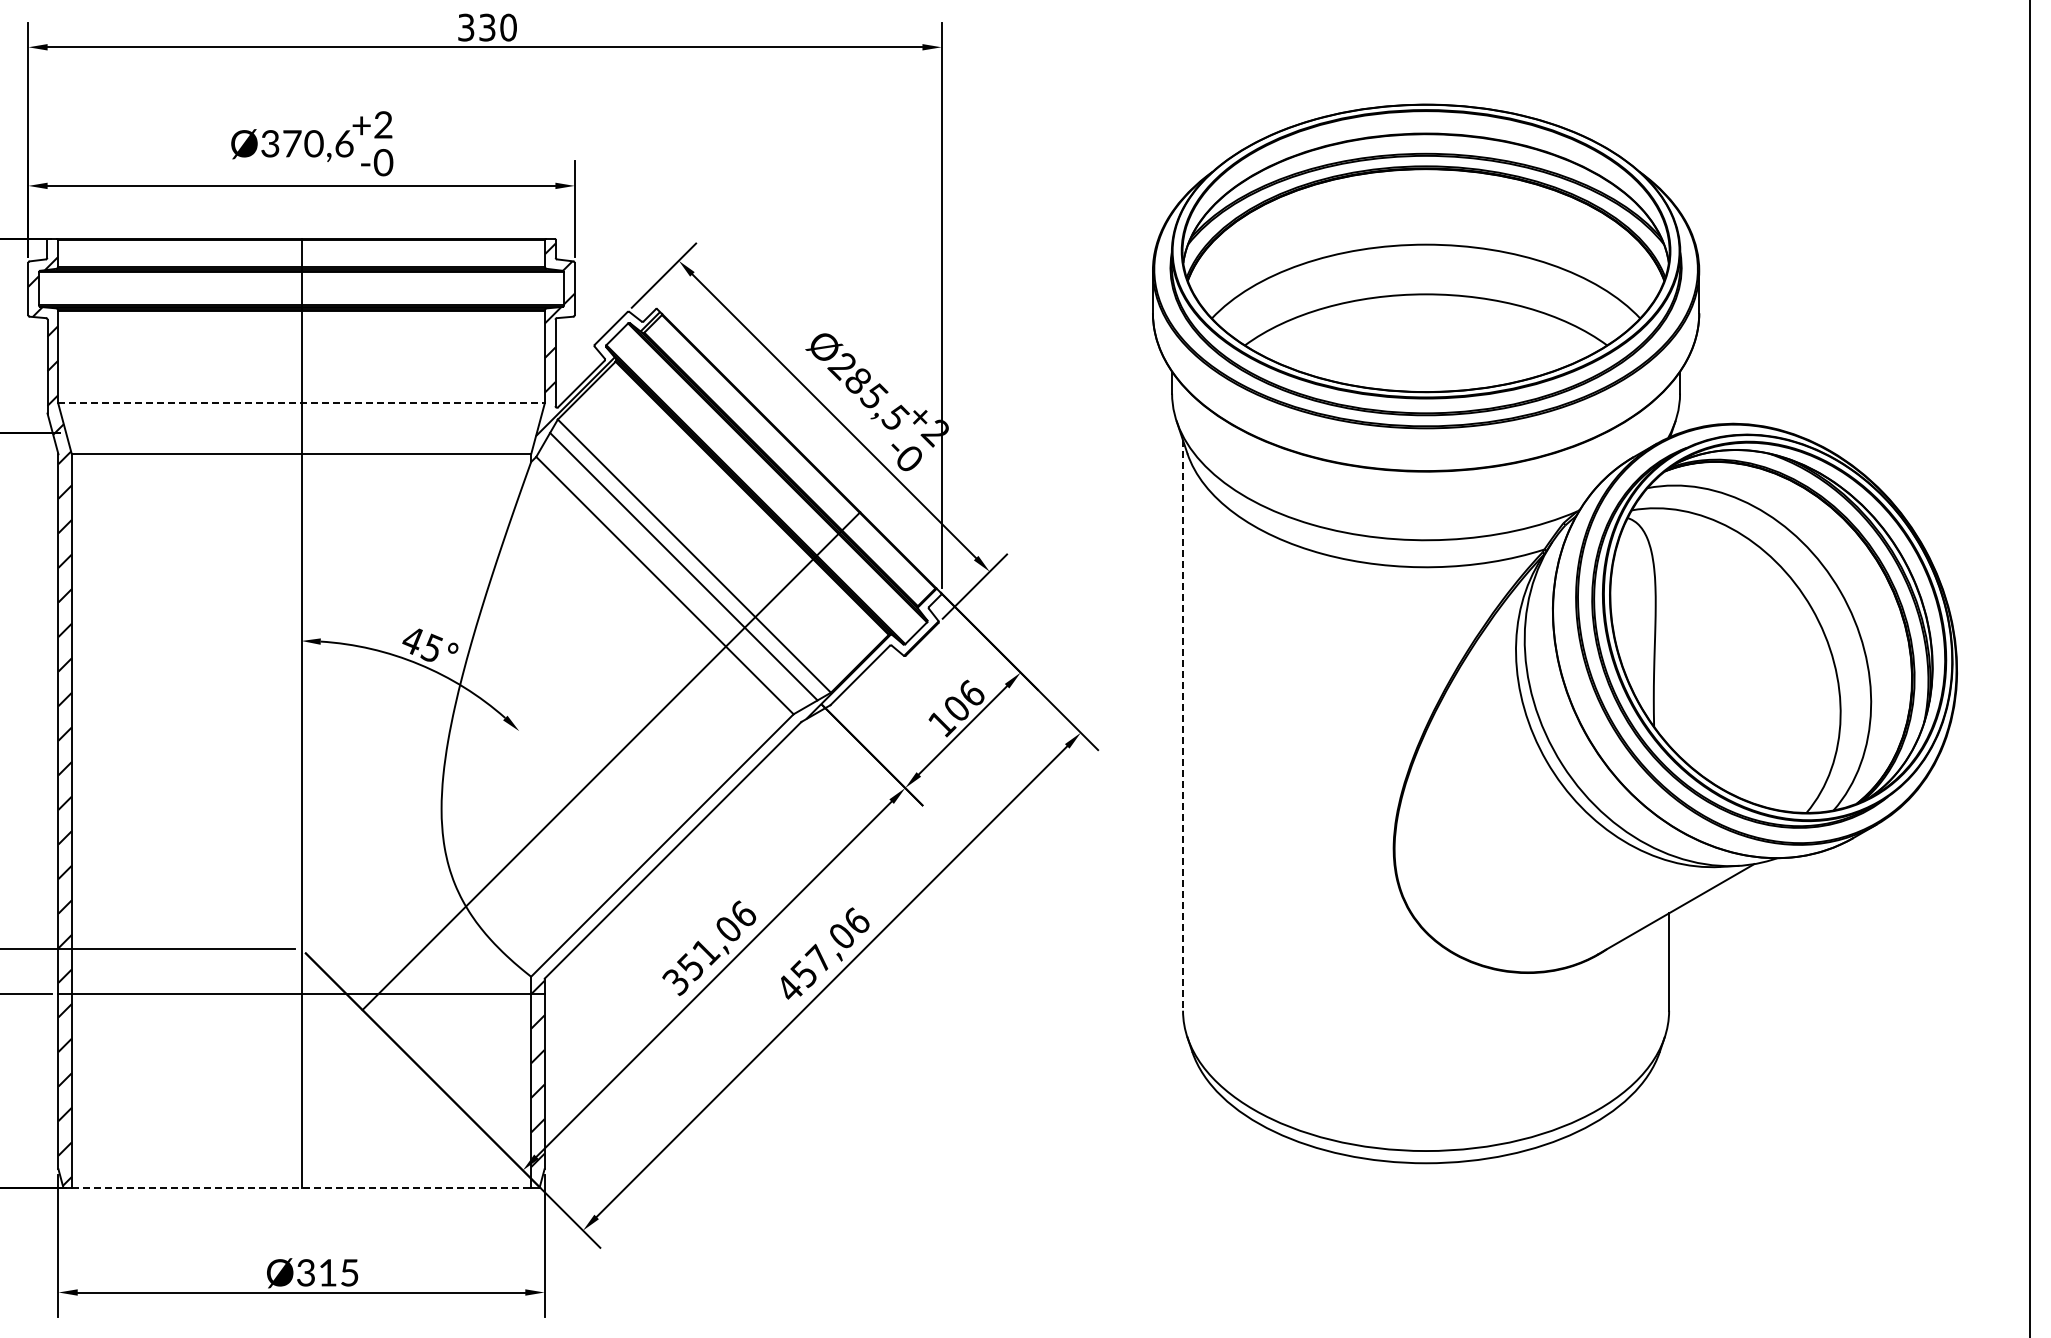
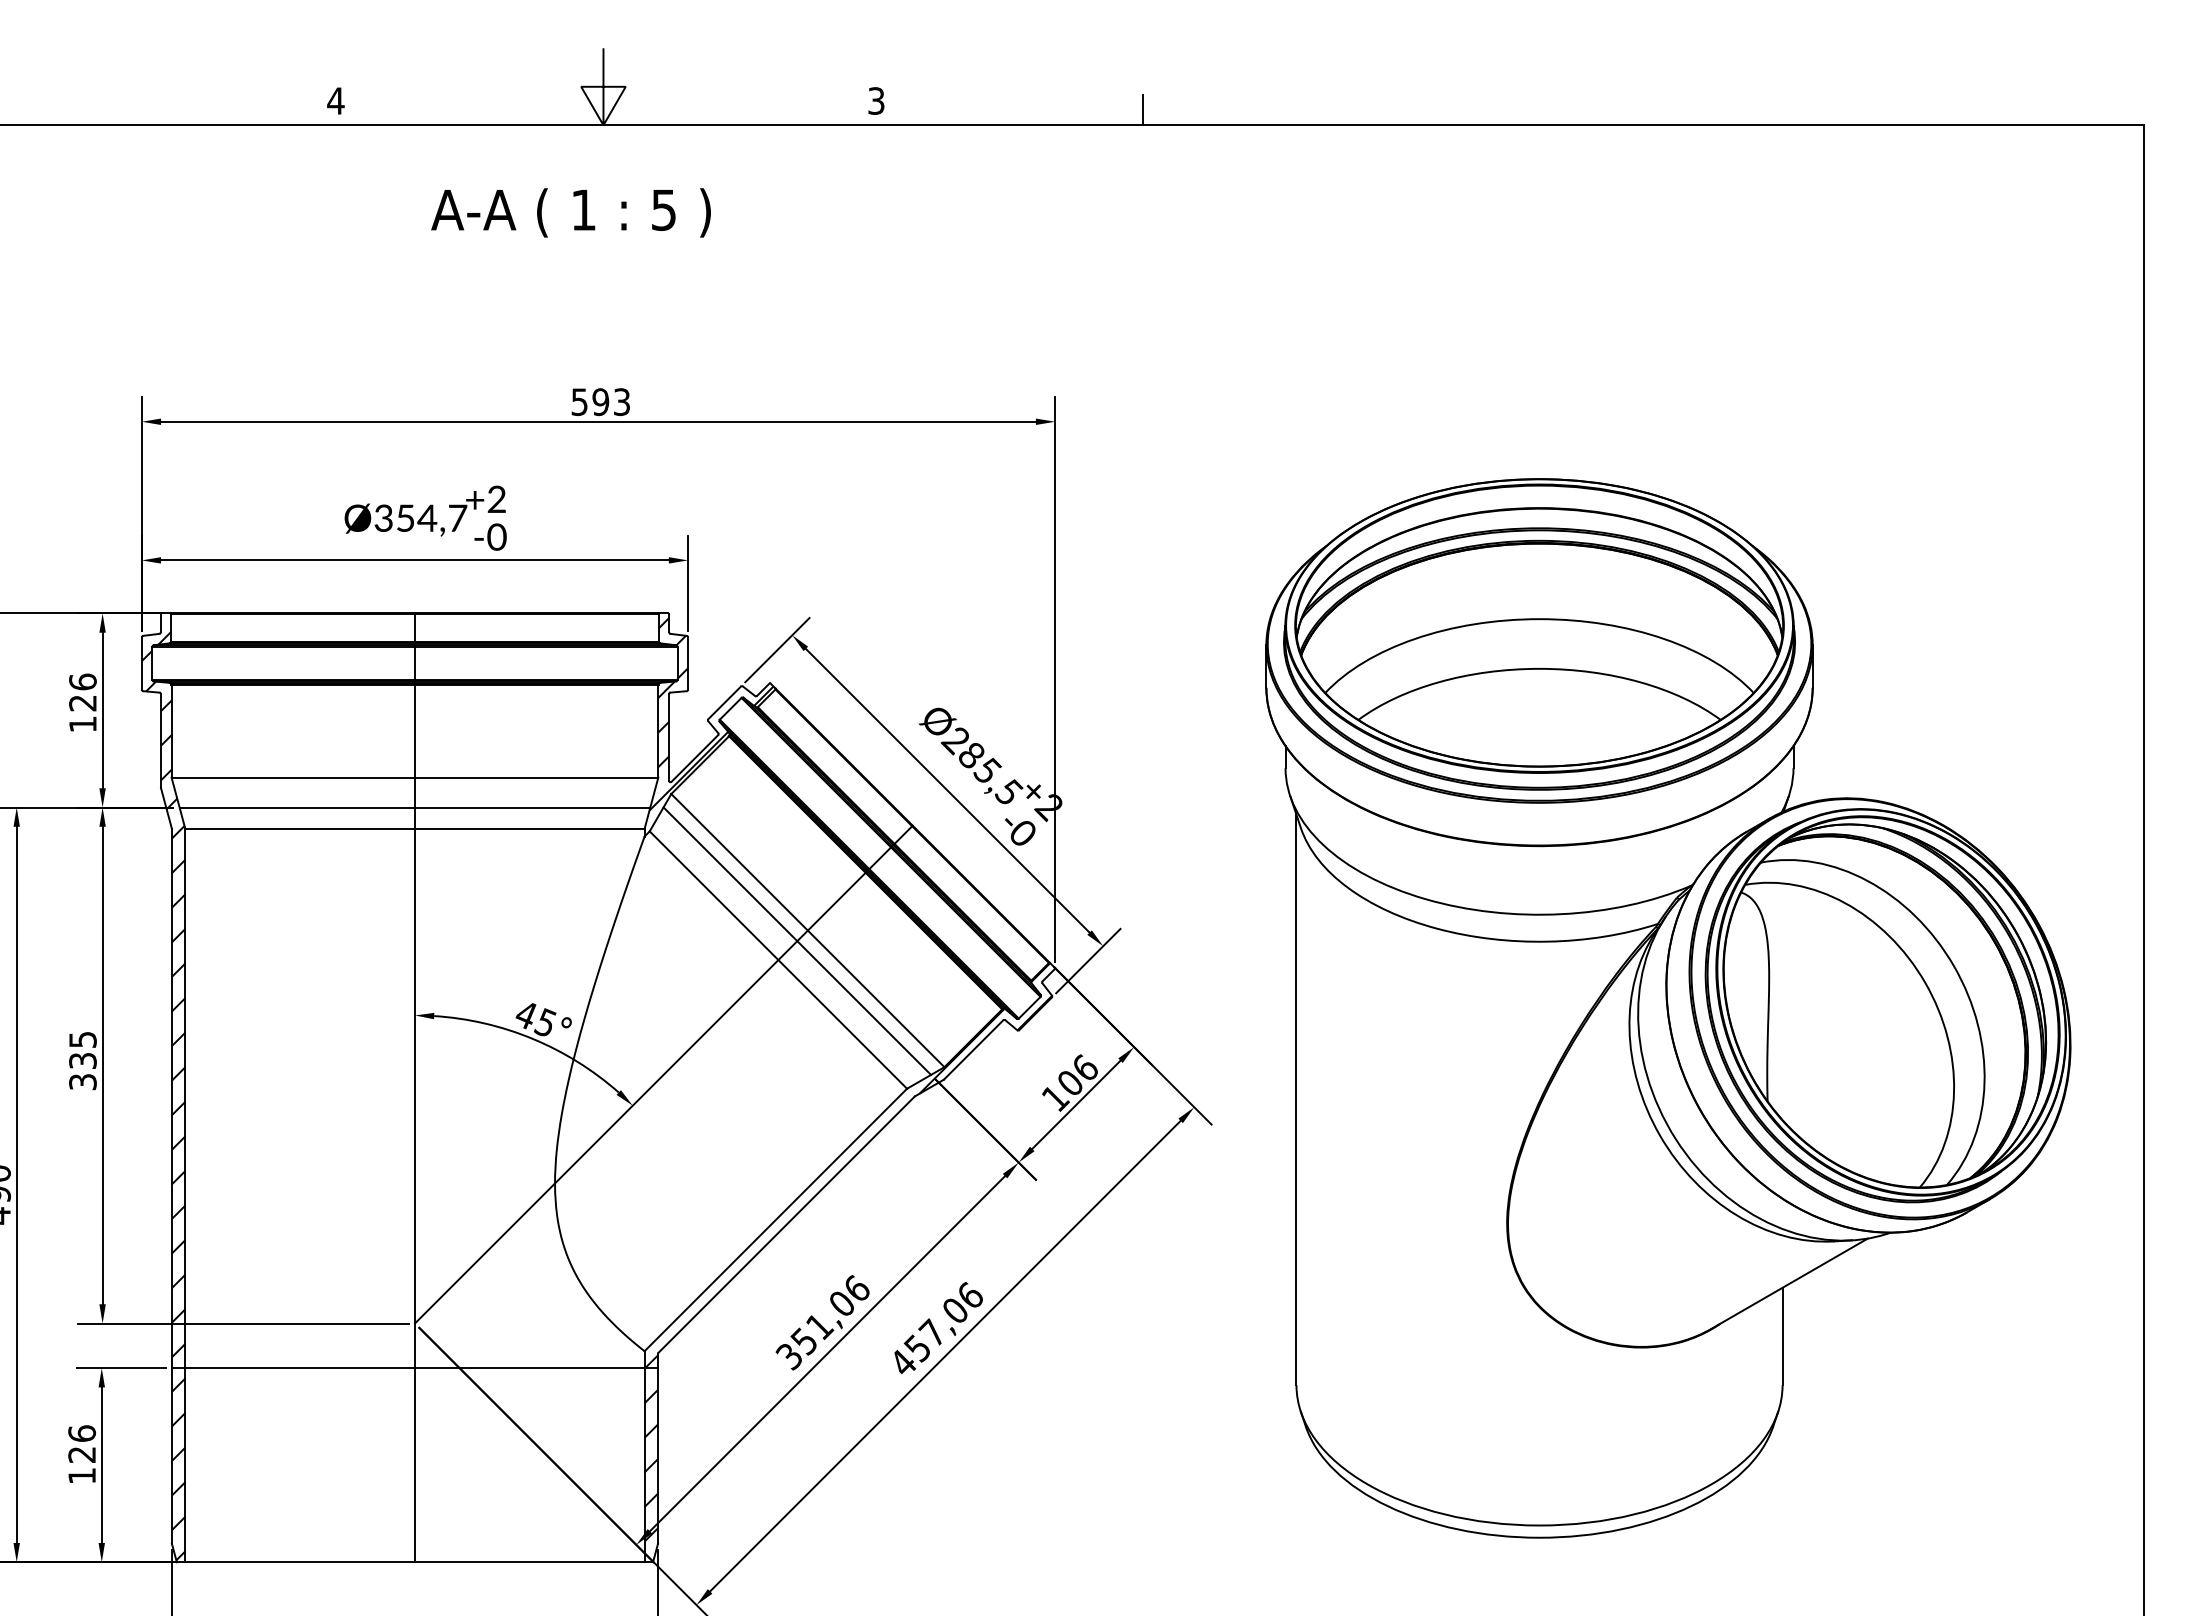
text: (488, 28) -> (601, 402), 330 -> 593
text: (318, 143) -> (431, 517), Ø370,6 -> Ø354,7
line: (302, 403) -> (415, 777), dashed -> solid
line: (301, 433) -> (414, 807), added
line: (1183, 726) -> (1296, 1100), dashed -> solid
line: (611, 761) -> (663, 1074), moved
line: (301, 1188) -> (414, 1562), dashed -> solid

